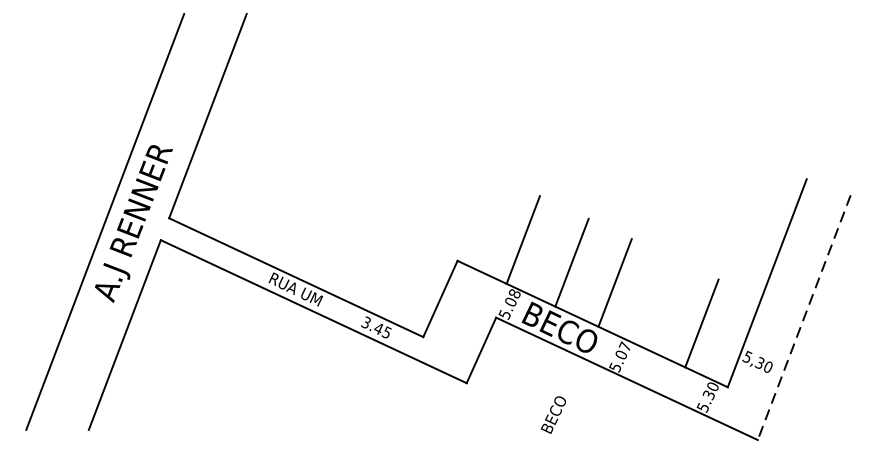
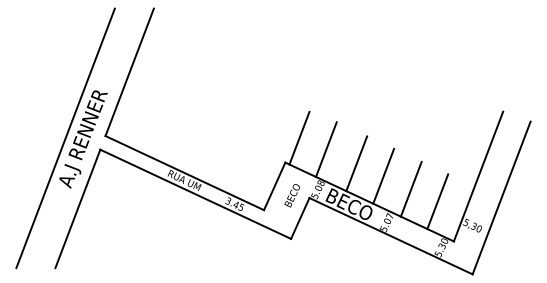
line: (480, 220) -> (299, 137), added
line: (658, 302) -> (410, 188), added
line: (804, 318) -> (501, 198), dashed -> solid
text: (552, 414) -> (291, 195), moved

